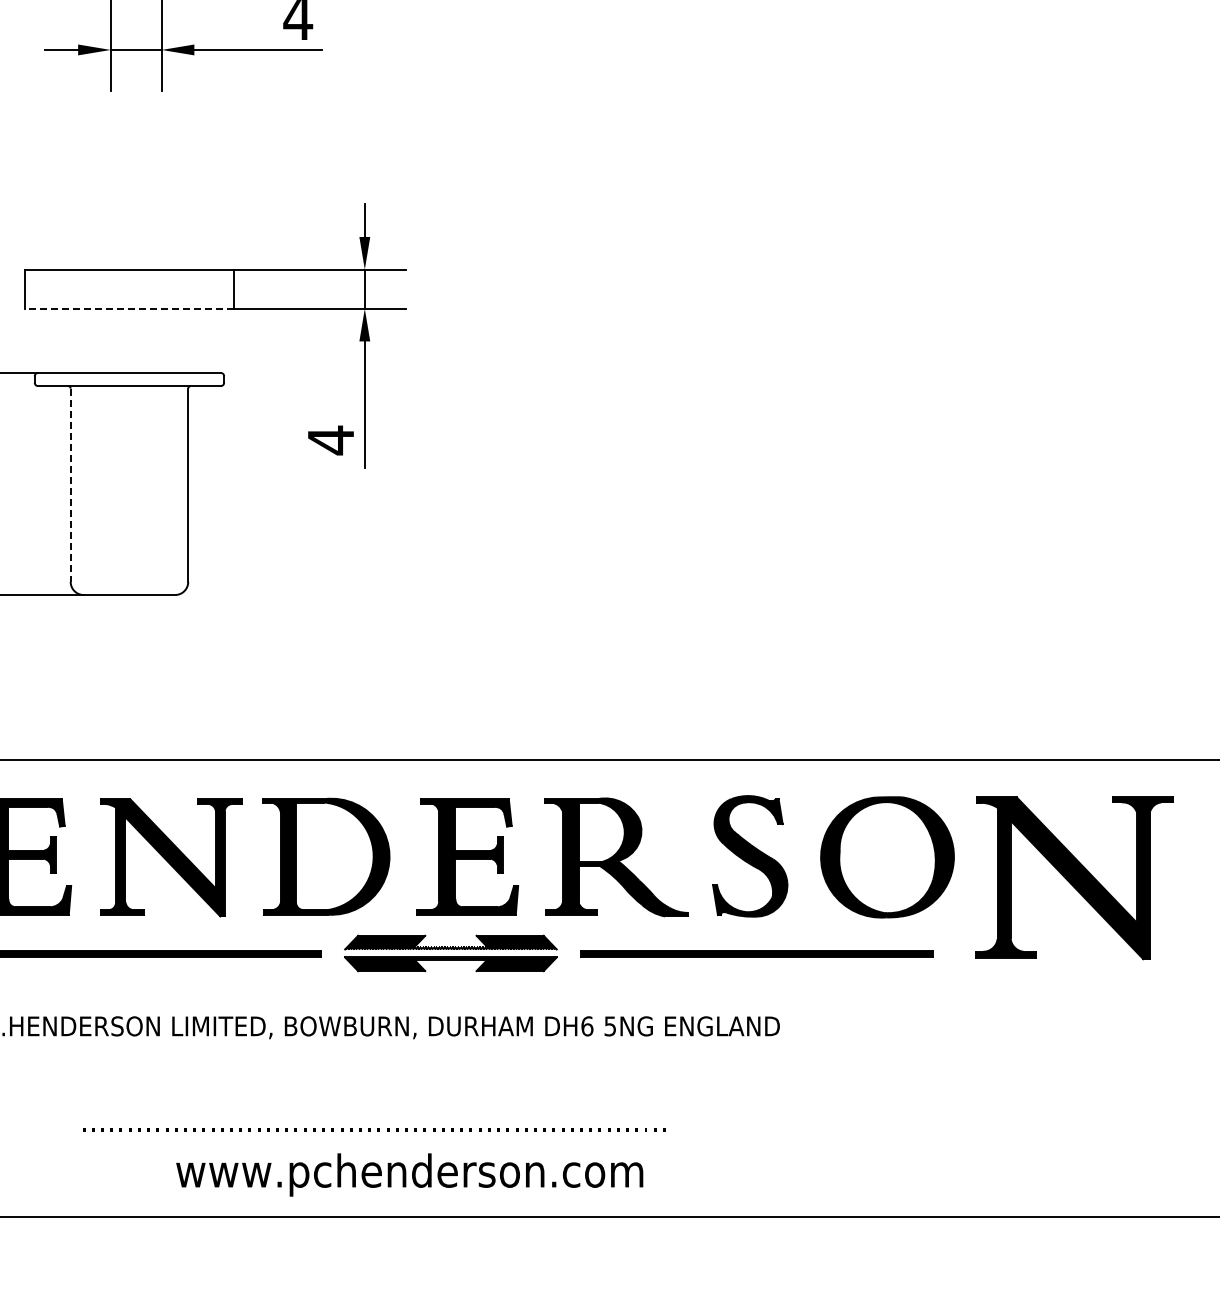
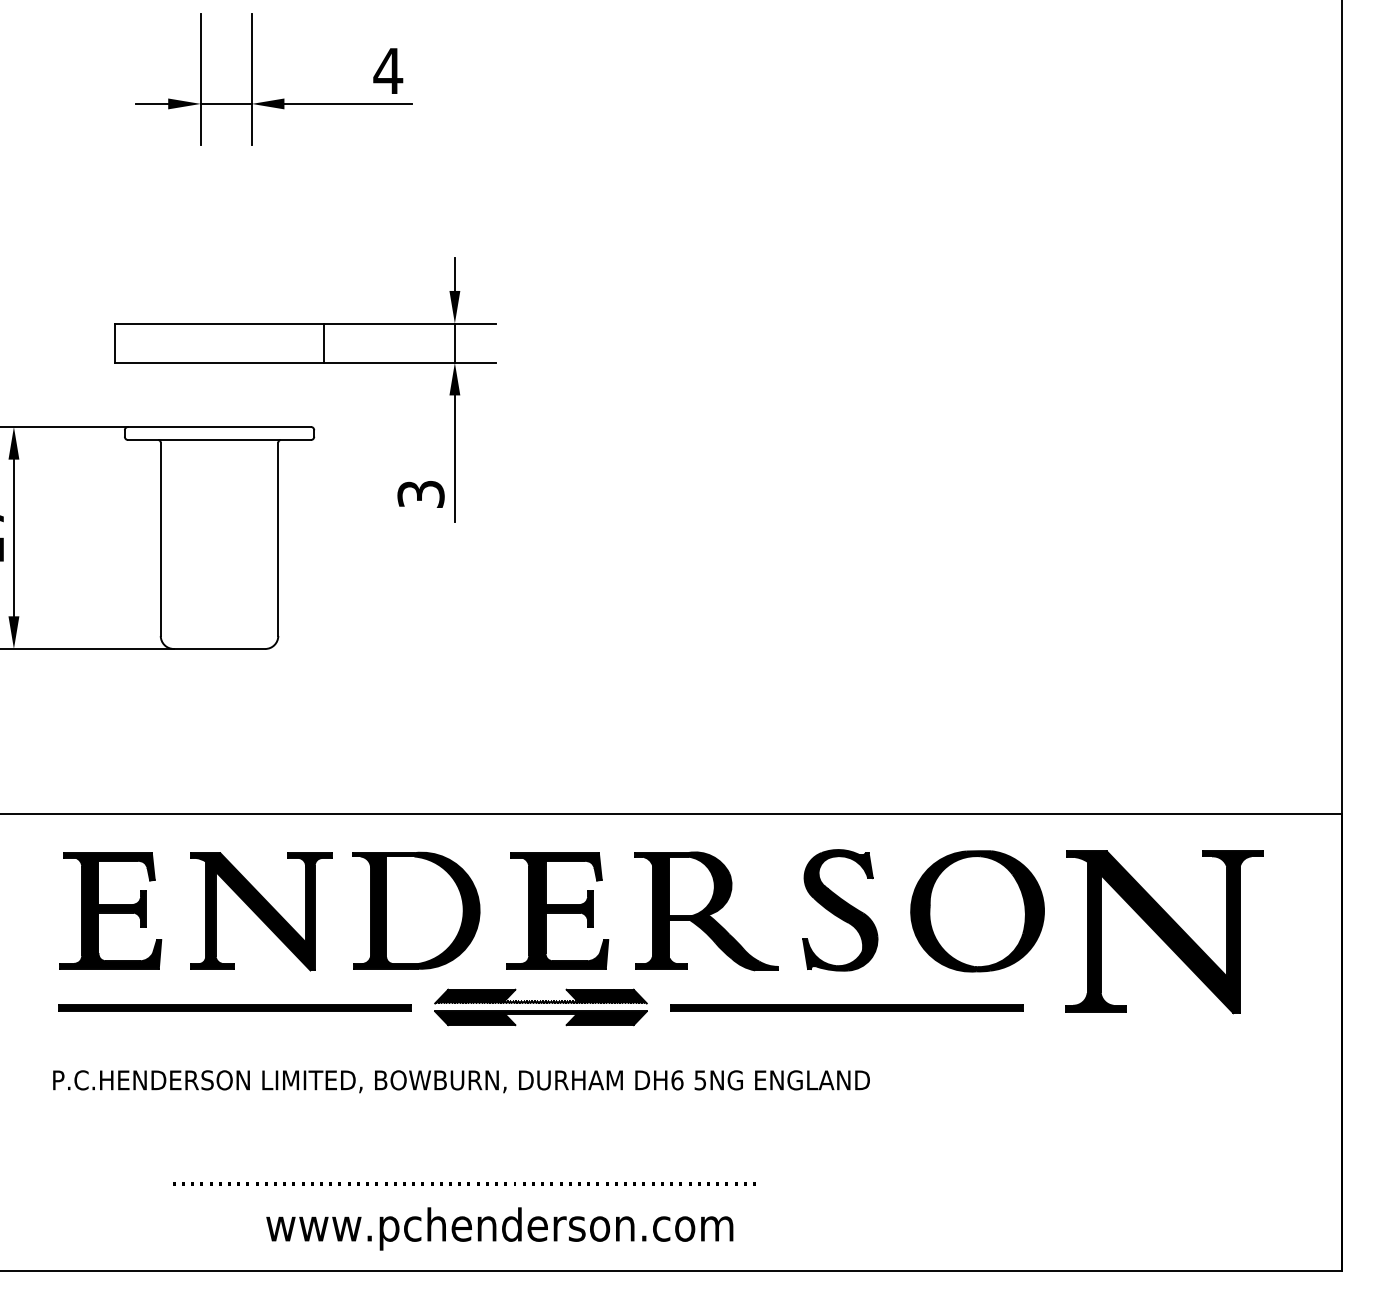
line: (129, 308) -> (219, 362), dashed -> solid
text: (330, 440) -> (420, 494), 4 -> 3
line: (70, 485) -> (160, 539), dashed -> solid

